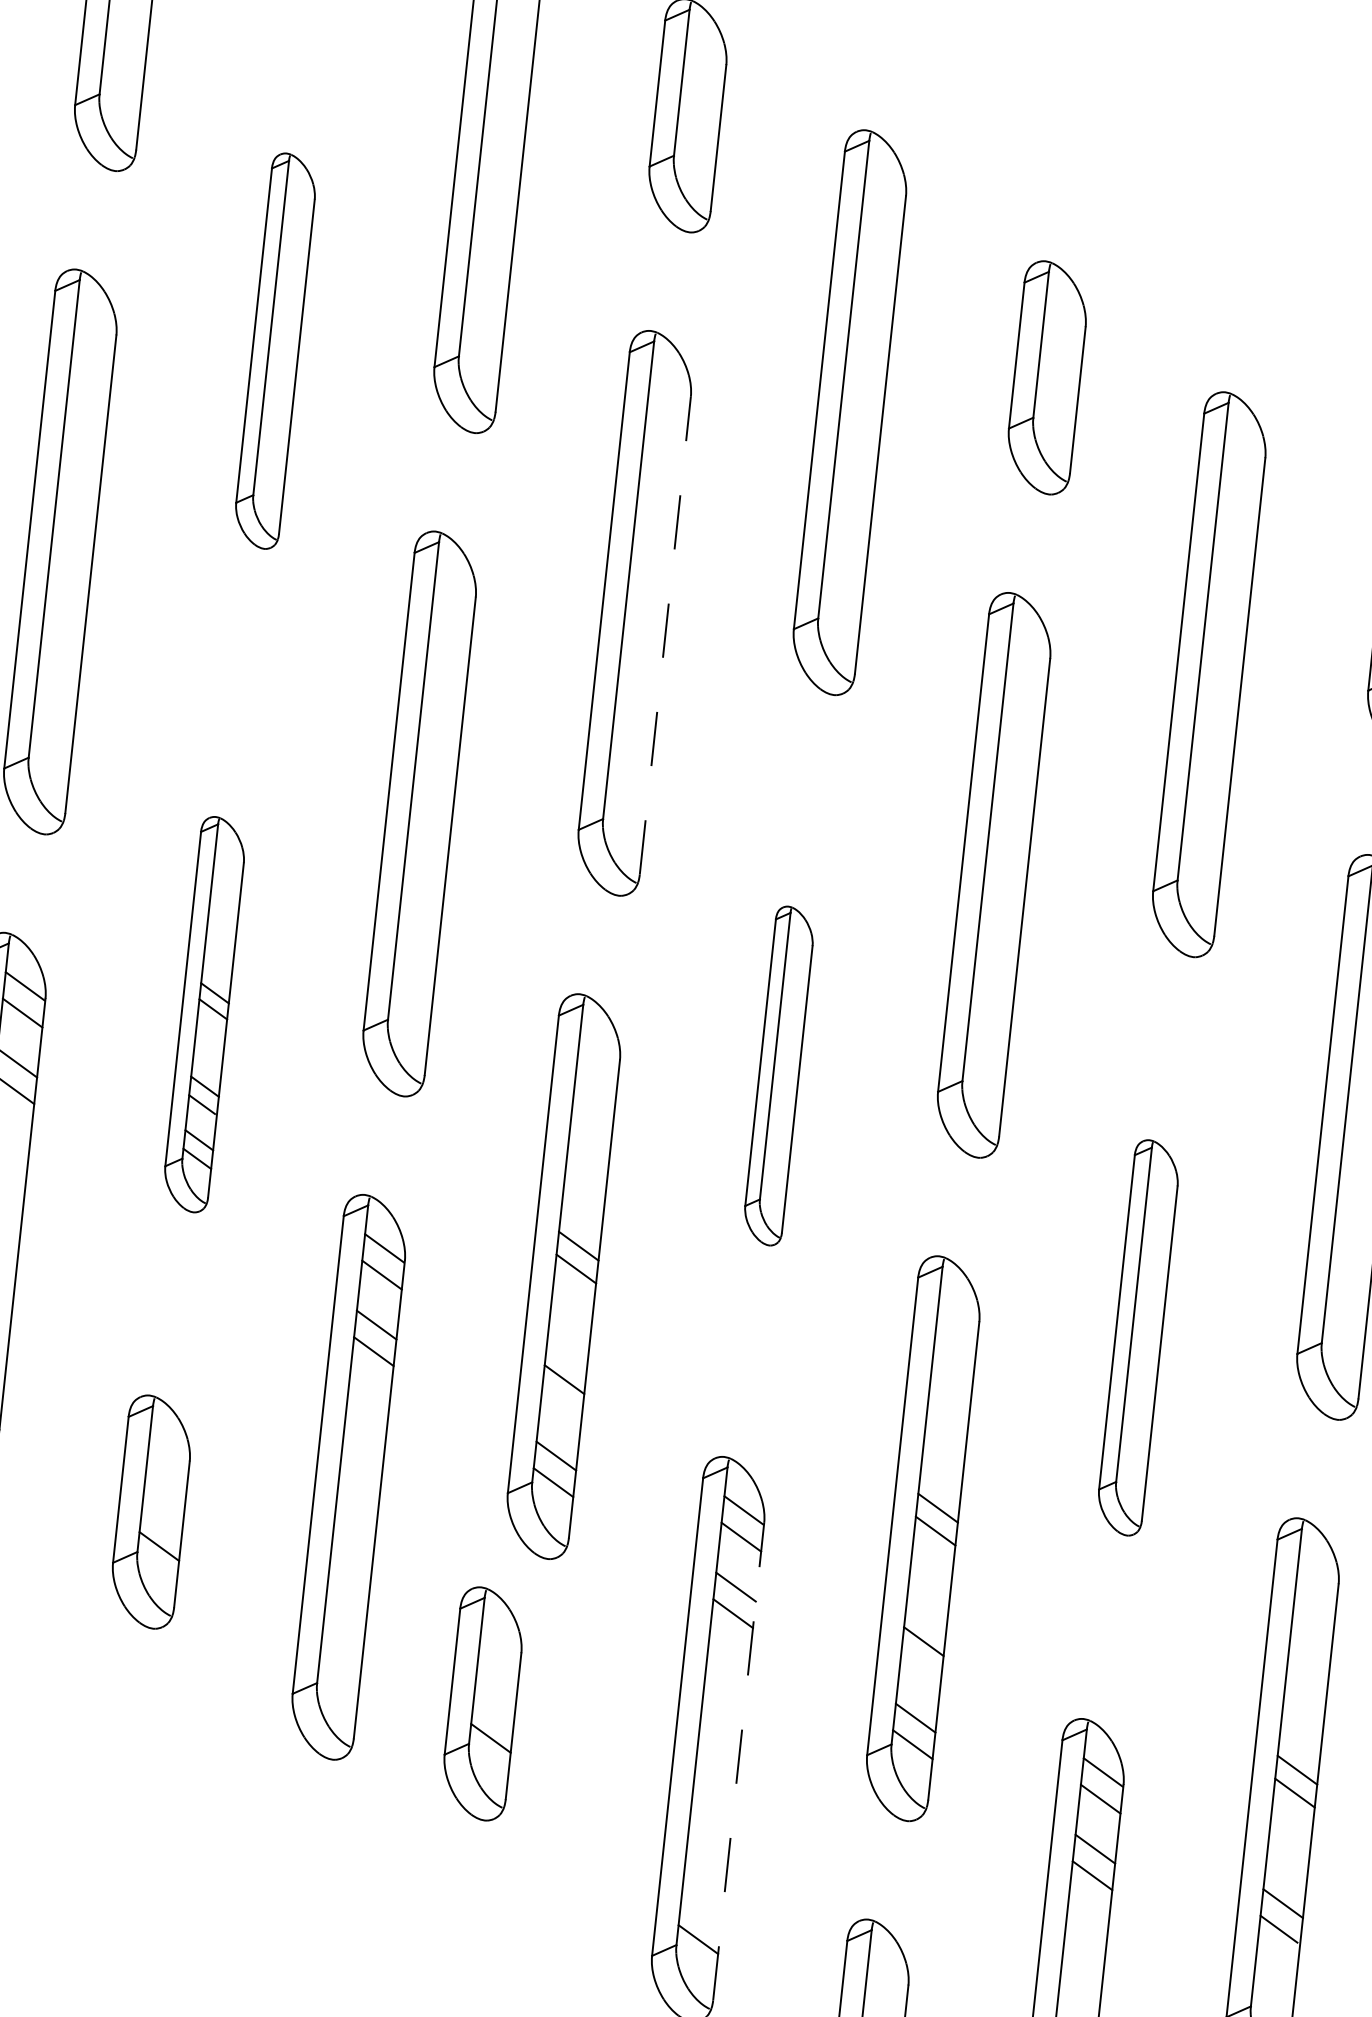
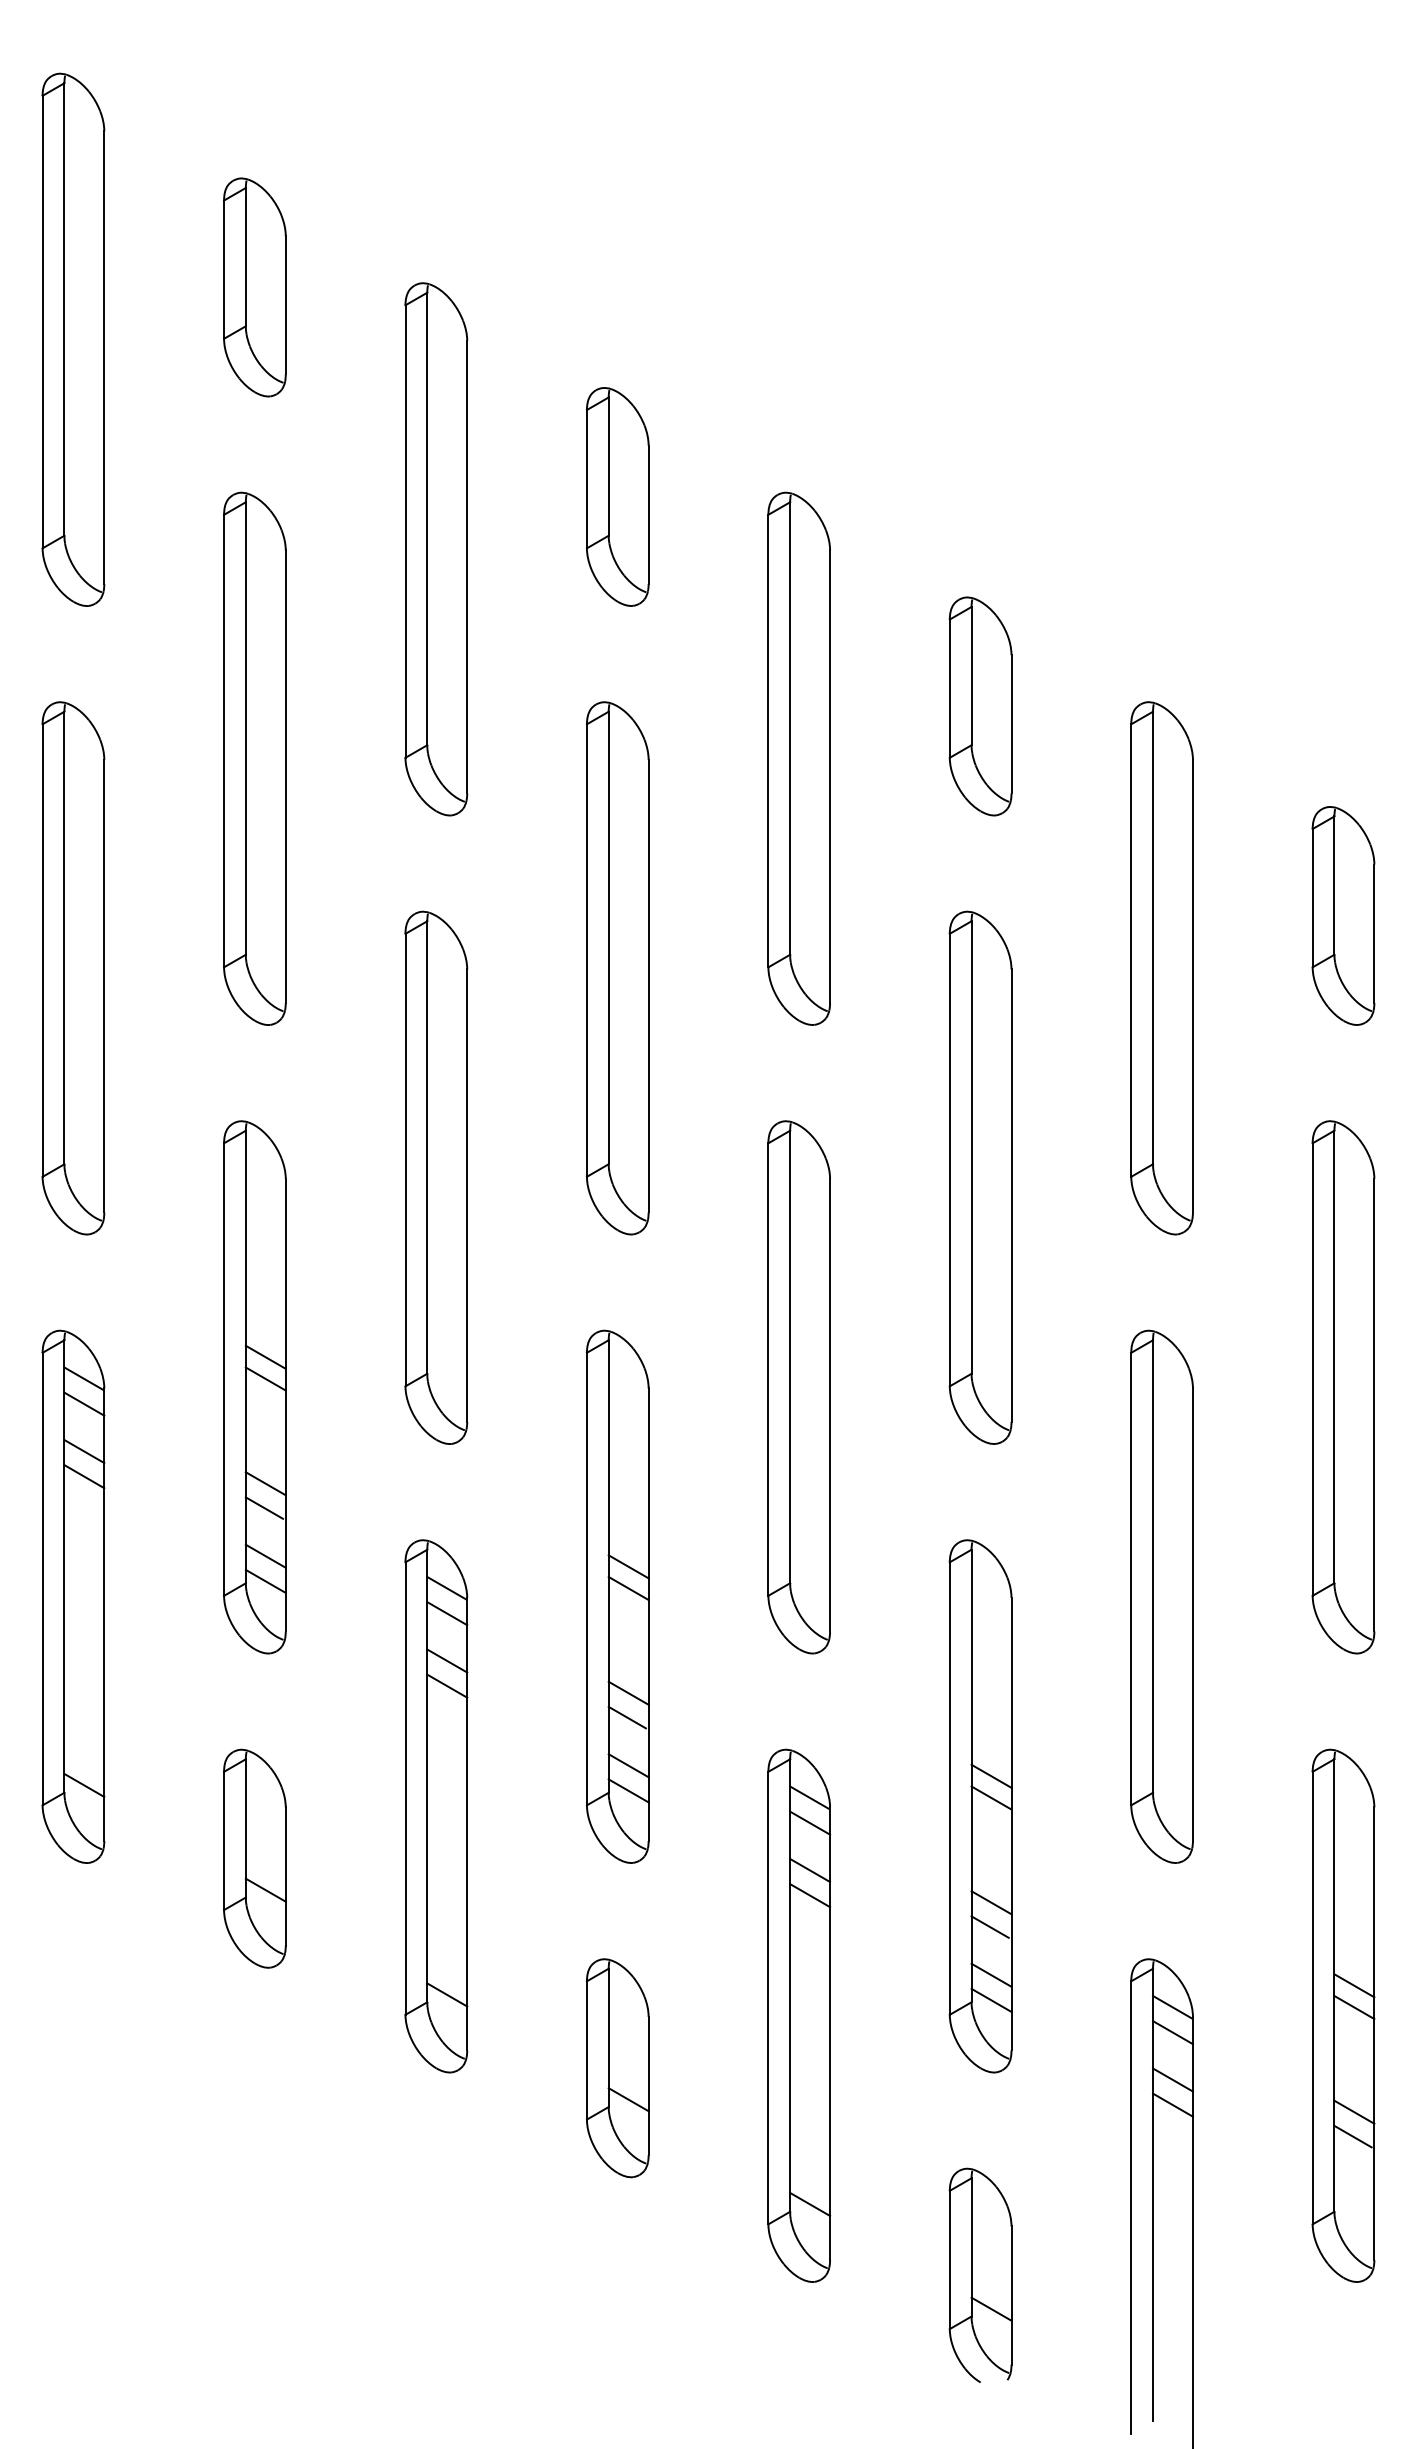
part: (275, 350) -> (254, 758), size x1.43
line: (665, 634) -> (648, 985), dashed -> solid
part: (204, 1014) -> (254, 1387), size x1.43
part: (778, 1076) -> (798, 1387), size x1.67
part: (1137, 1337) -> (1161, 1596), size x1.43
line: (559, 1404) -> (626, 1717), added
line: (919, 1666) -> (989, 1926), added
line: (339, 1677) -> (447, 1994), added
part: (482, 1704) -> (617, 2068), moved
line: (739, 1761) -> (830, 2033), dashed -> solid

